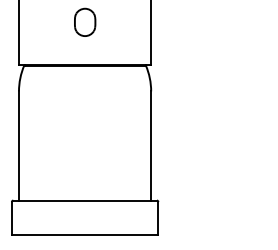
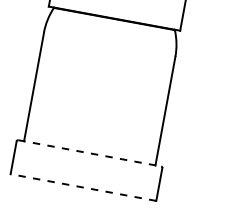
line: (85, 200) -> (90, 153), solid -> dashed
line: (84, 234) -> (82, 186), solid -> dashed

